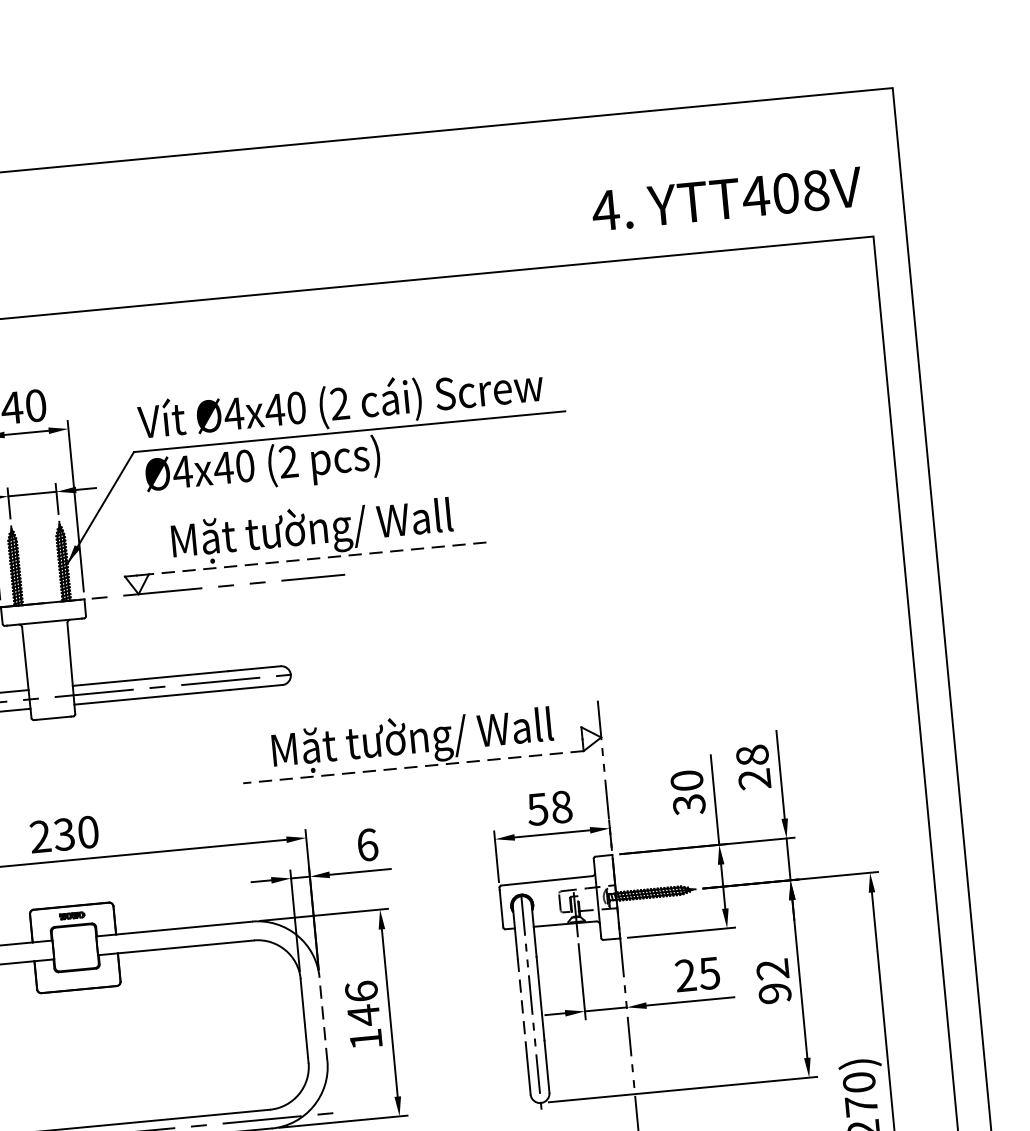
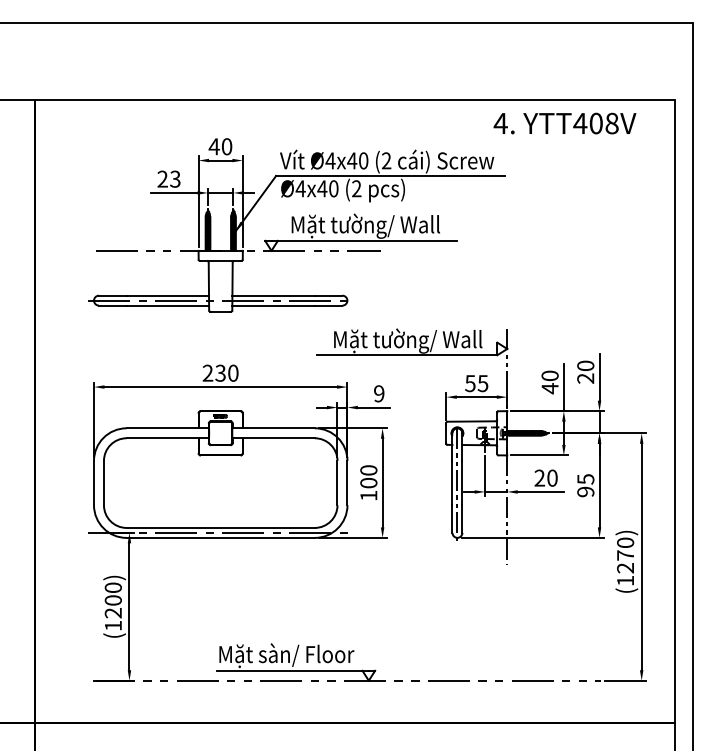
text: (726, 199) -> (564, 123), moved
line: (316, 557) -> (366, 240), dashed -> solid
text: (751, 754) -> (585, 365), 28 -> 20
line: (412, 767) -> (406, 355), dashed -> solid
text: (688, 804) -> (549, 388), 30 -> 40
text: (560, 807) -> (482, 383), 58 -> 55
text: (367, 844) -> (379, 393), 6 -> 9
text: (772, 969) -> (585, 479), 92 -> 95
text: (709, 972) -> (552, 477), 25 -> 20
line: (521, 1001) -> (452, 483), dashed -> solid
text: (362, 1003) -> (368, 476), 146 -> 100
line: (323, 1018) -> (347, 482), dashed -> solid

